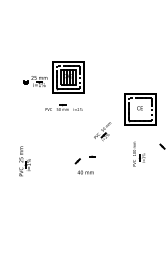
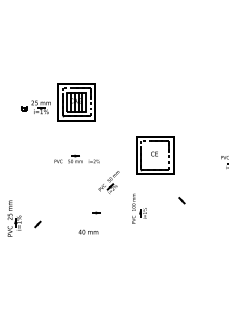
part: (53, 77) -> (58, 102), moved
part: (63, 107) -> (76, 158), moved
part: (139, 153) -> (139, 208), moved
part: (77, 161) -> (37, 224), moved

